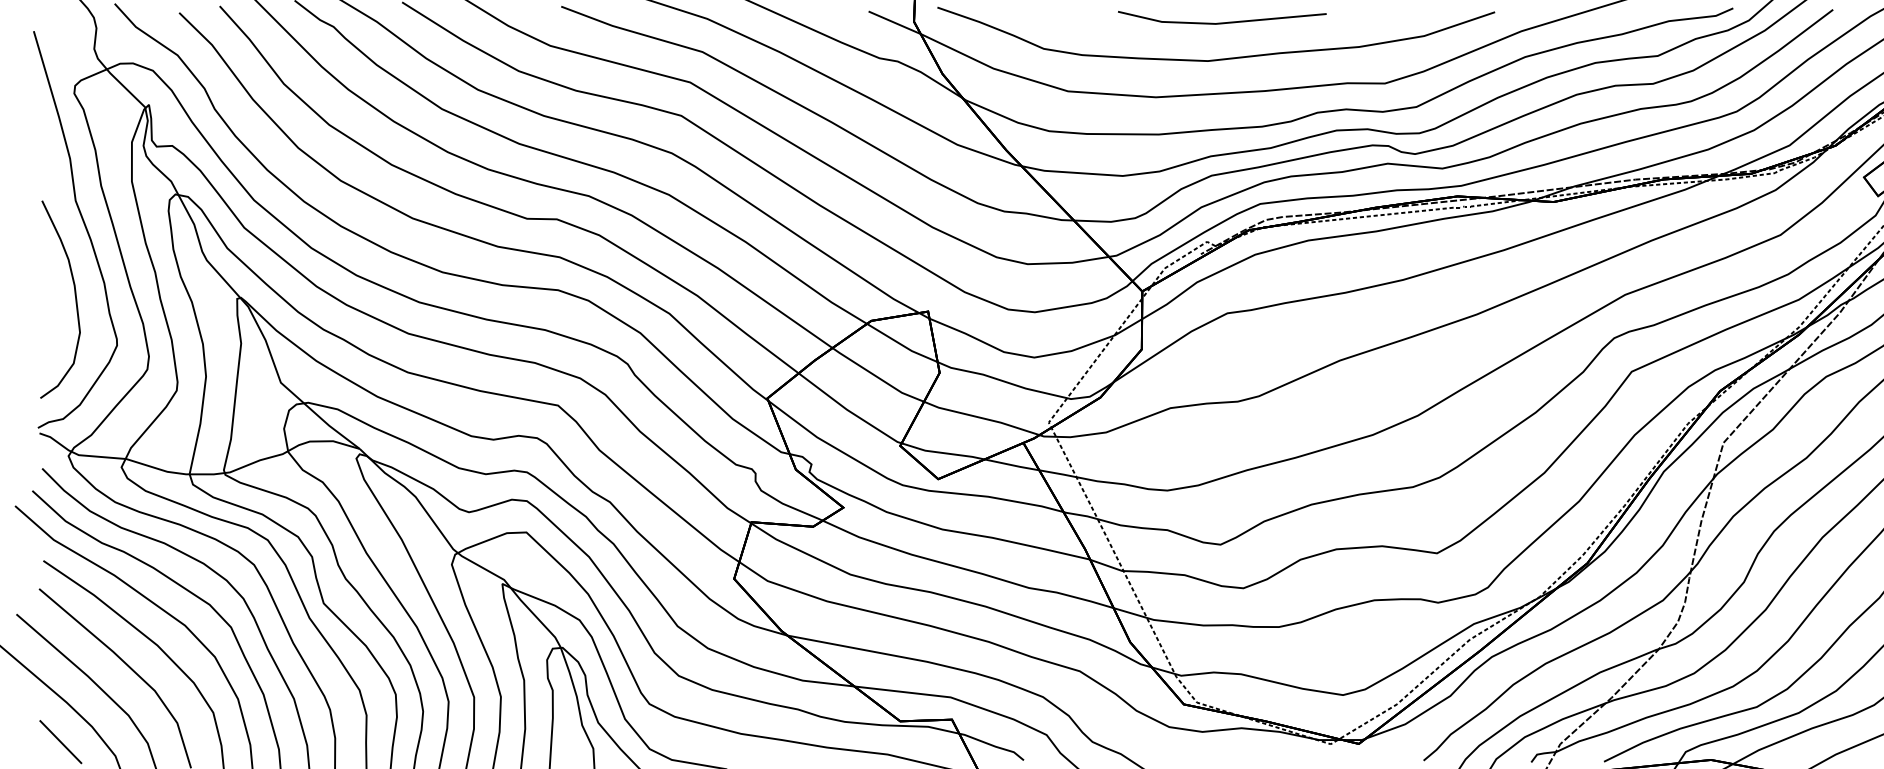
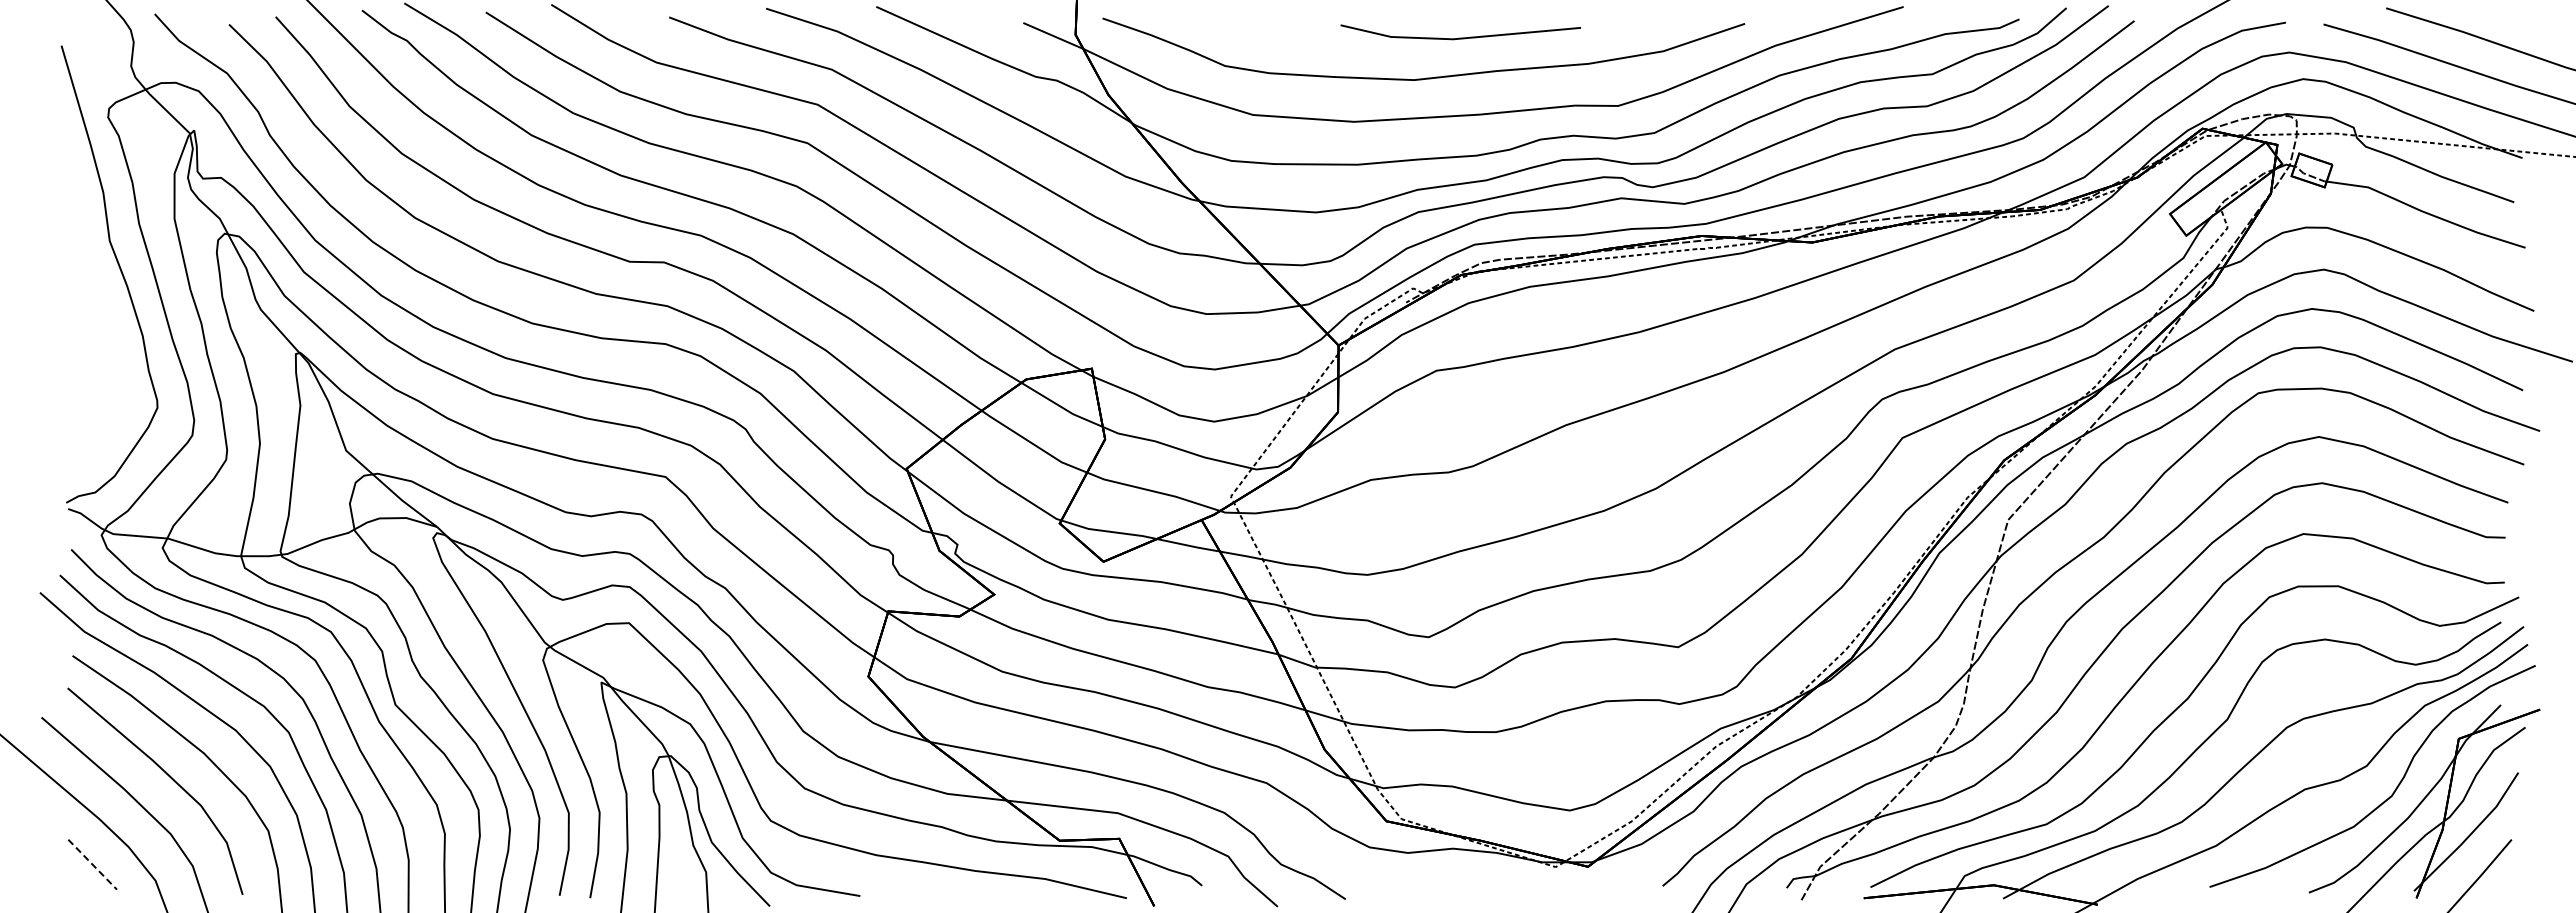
line: (1222, 22) -> (1460, 37), moved
curve: (74, 294) -> (108, 349), removed
line: (60, 741) -> (92, 864), solid -> dashed

